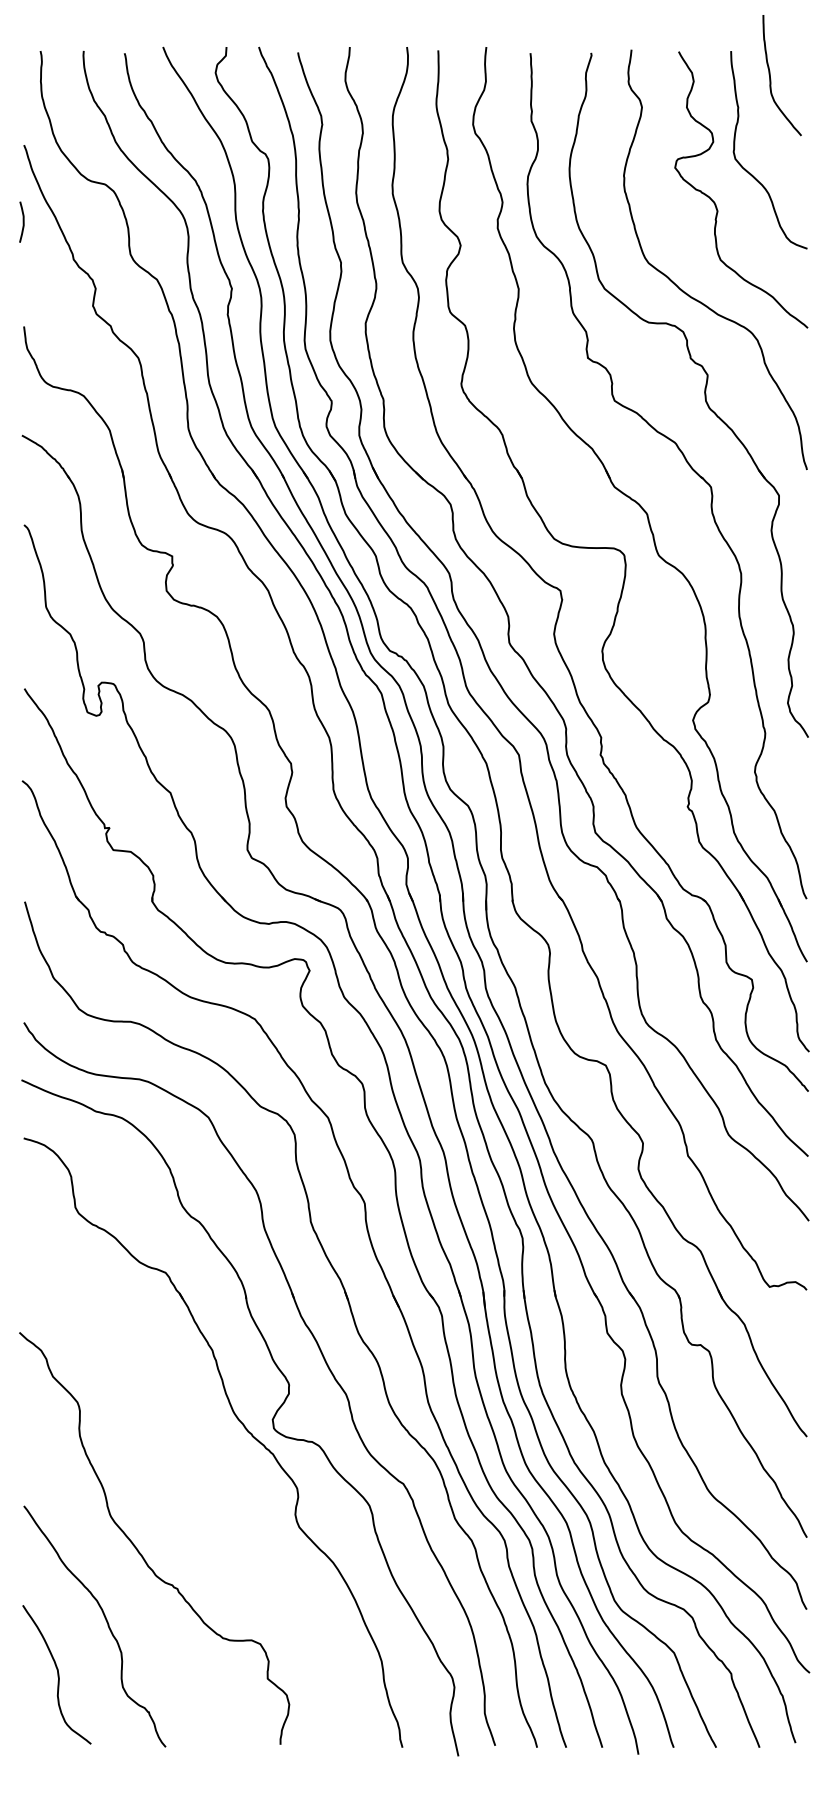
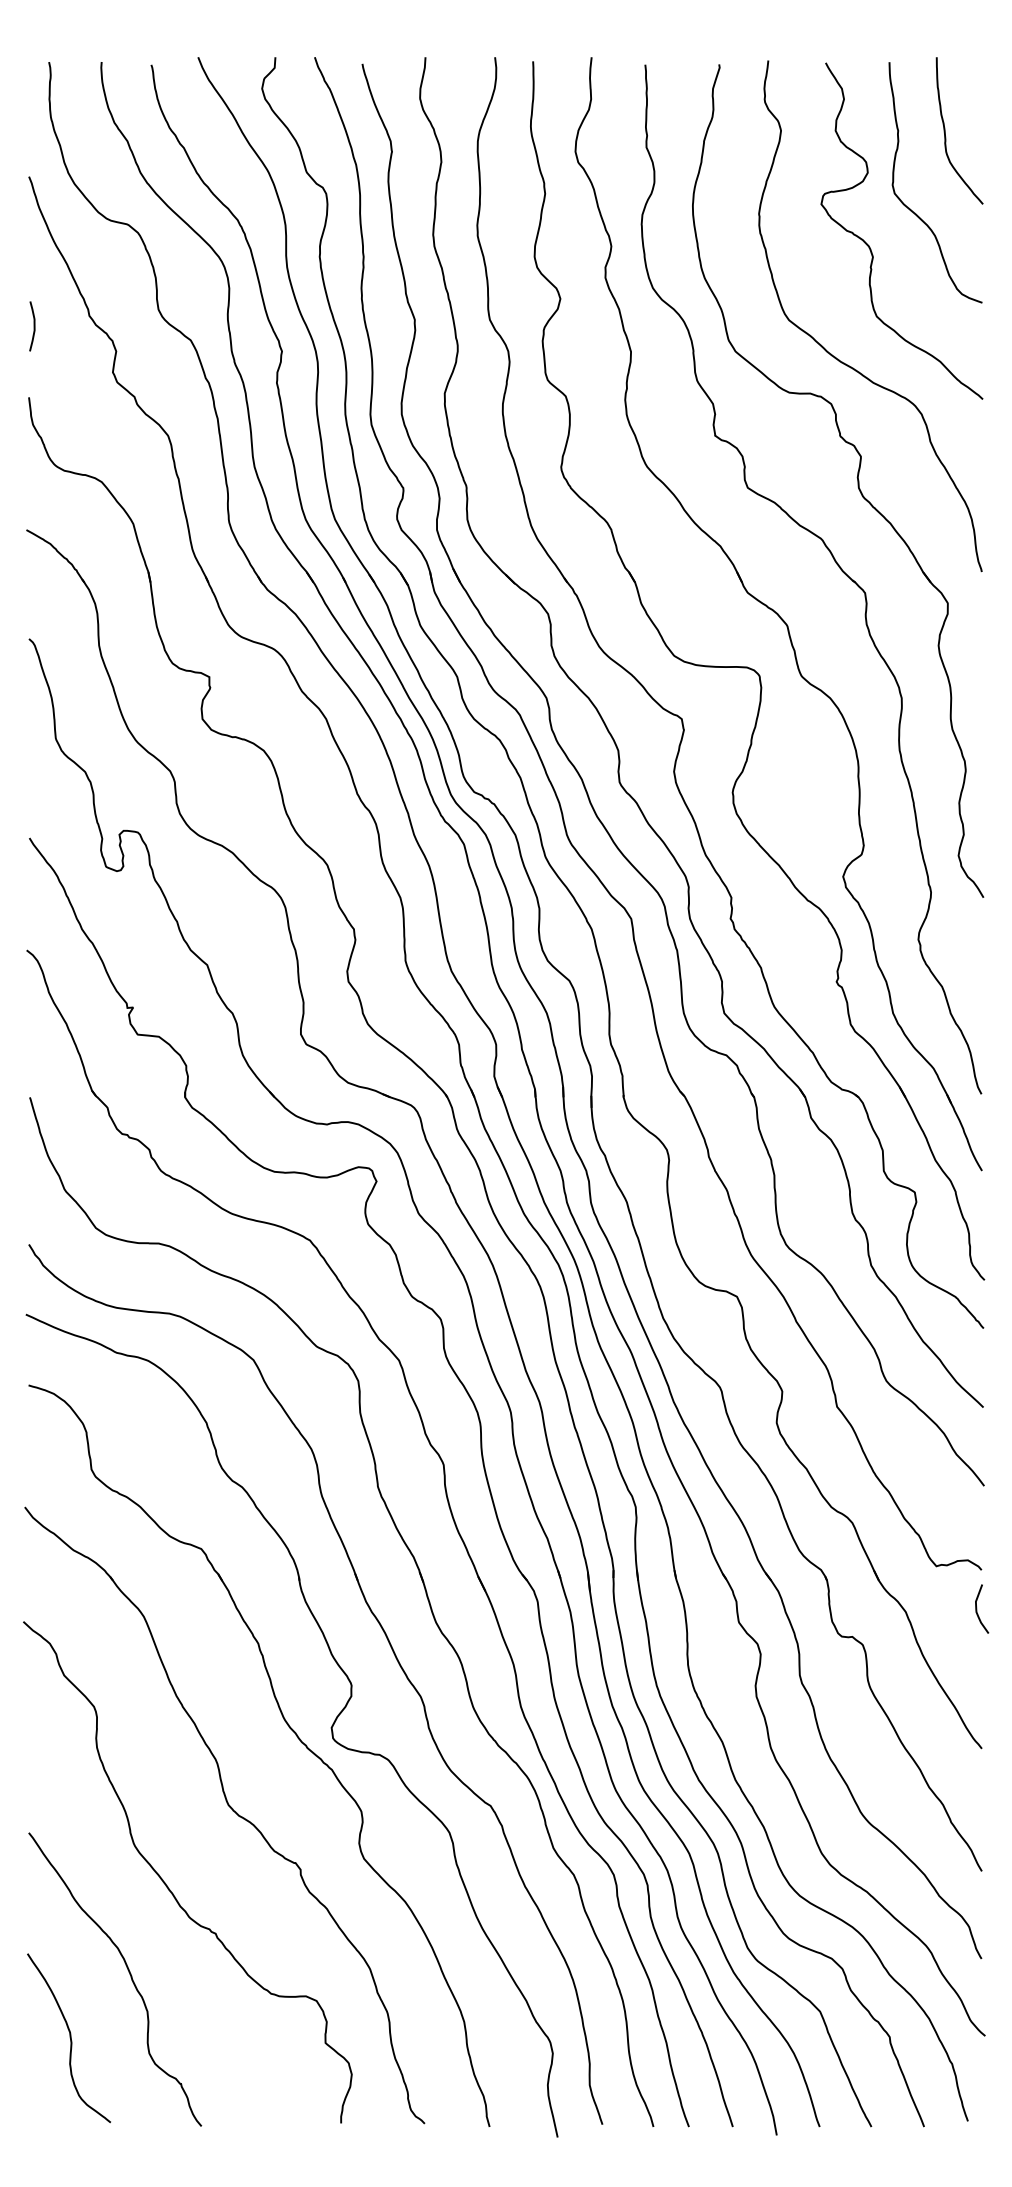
curve: (770, 75) -> (945, 130), moved
curve: (22, 222) -> (33, 326), moved
curve: (803, 1321) -> (977, 1608), added
part: (191, 1488) -> (232, 1811), added

